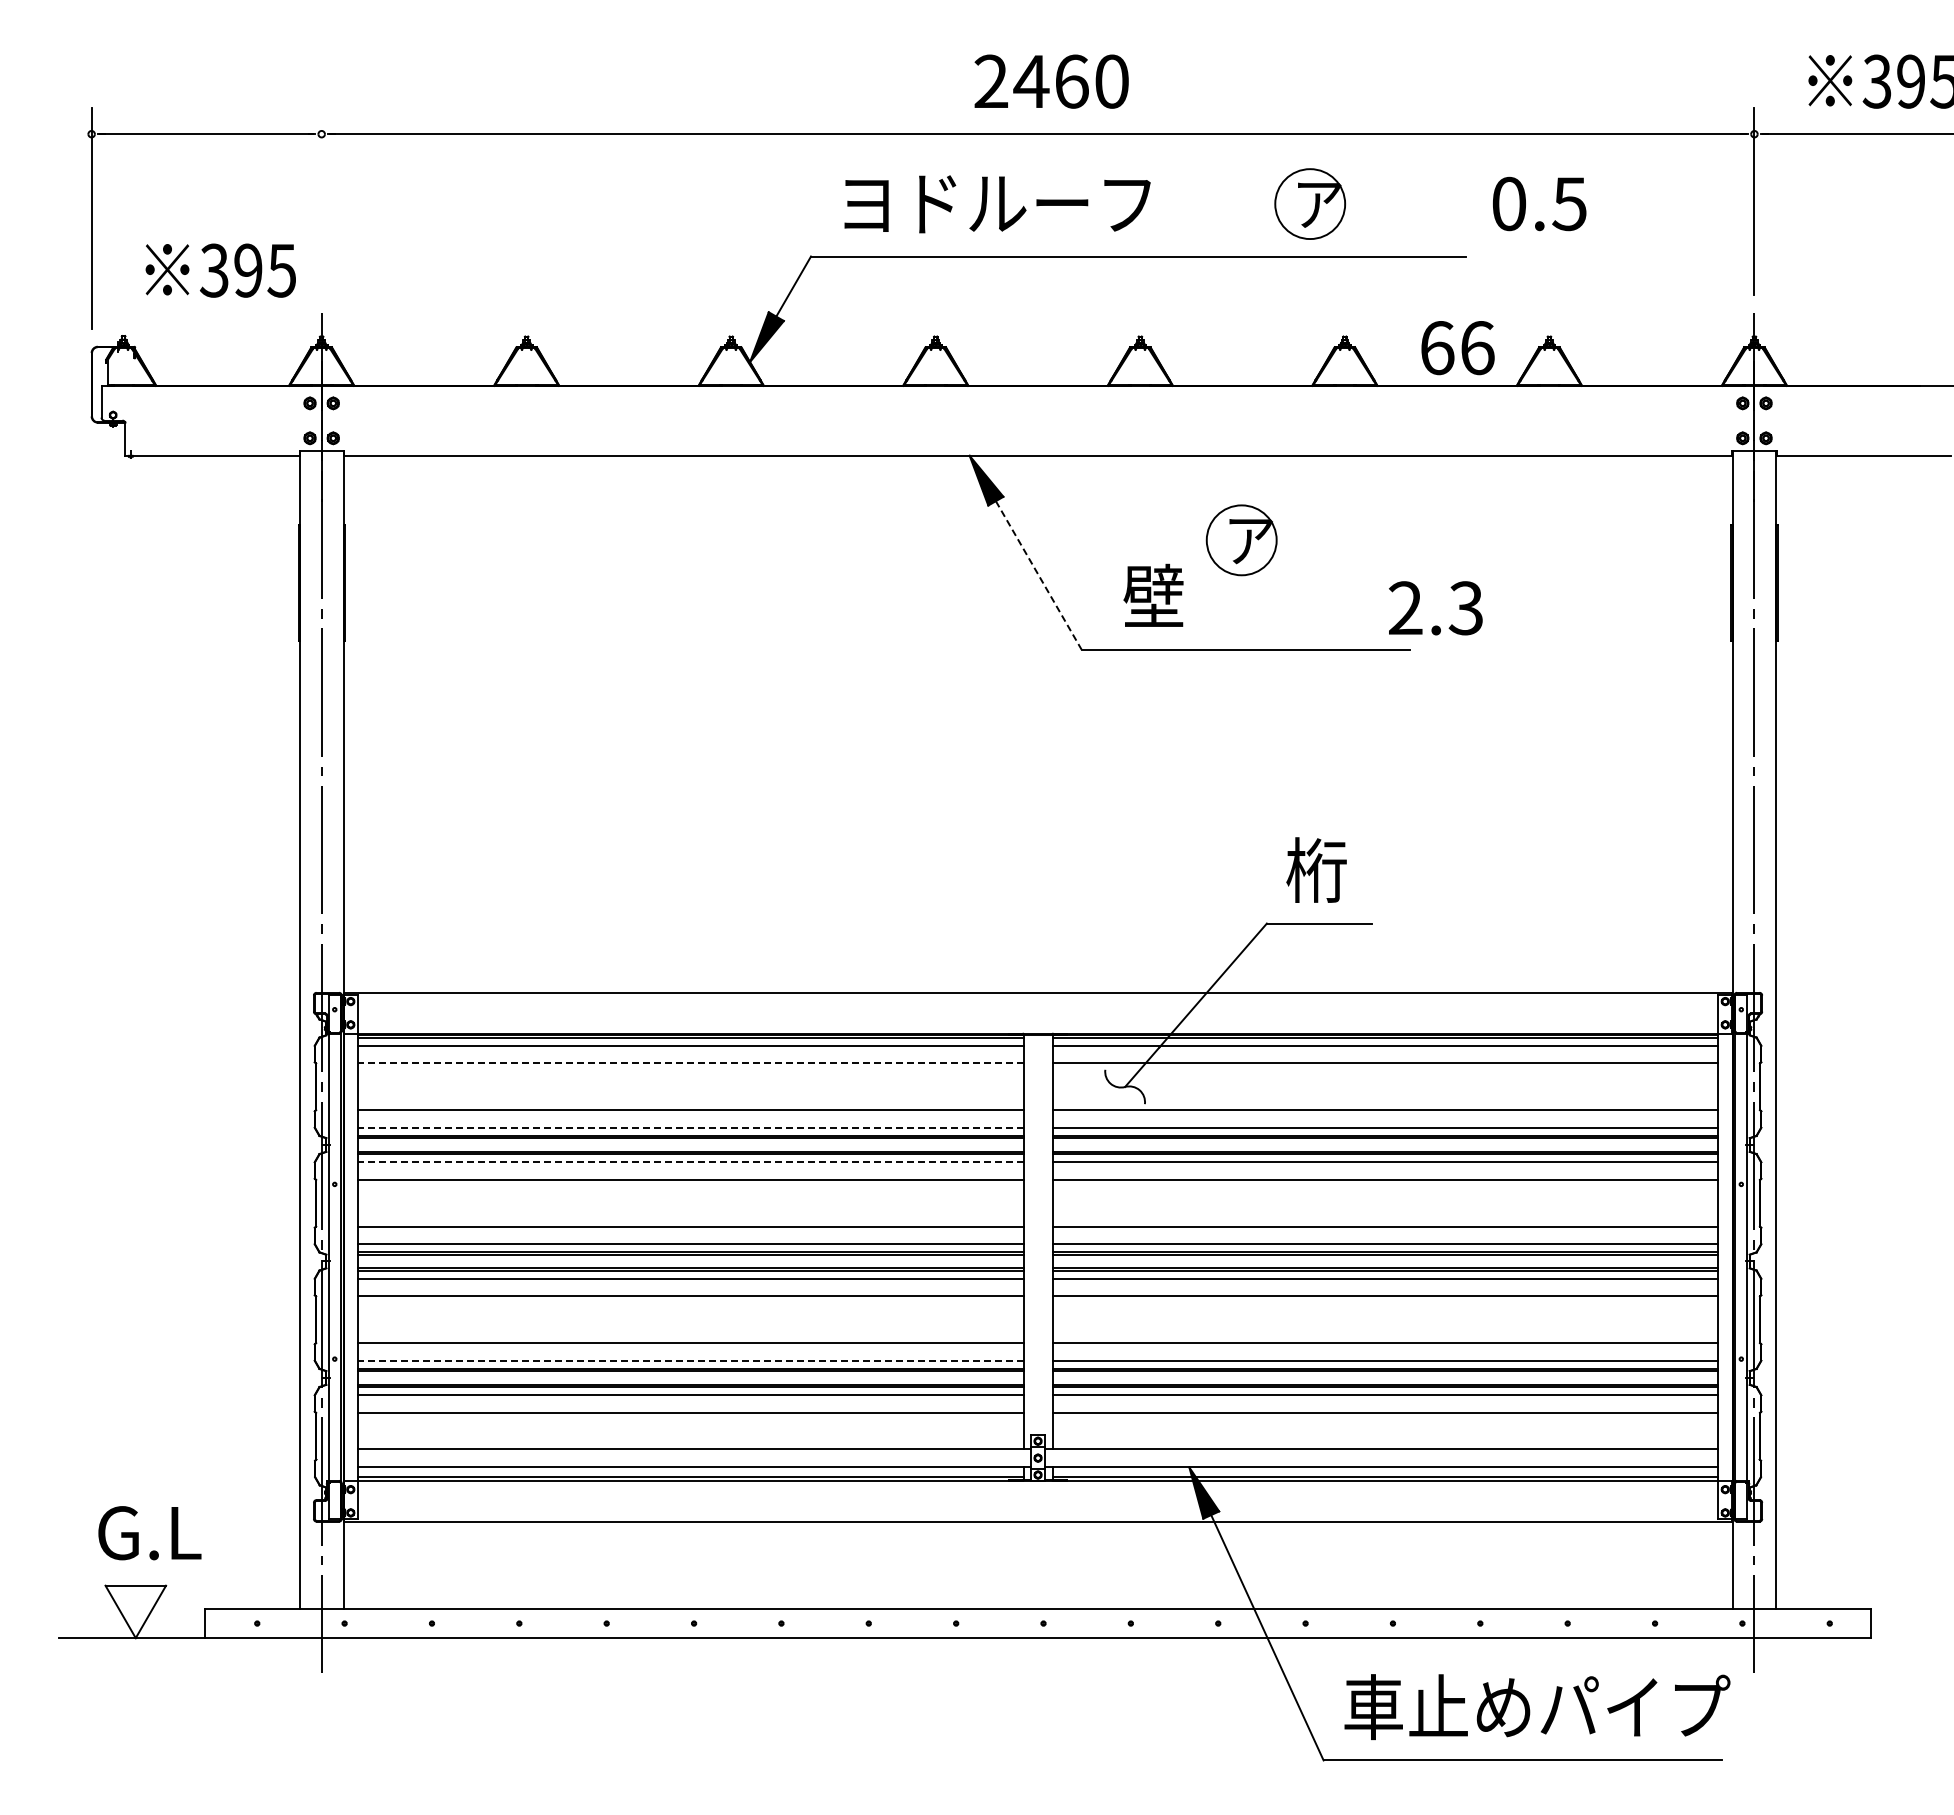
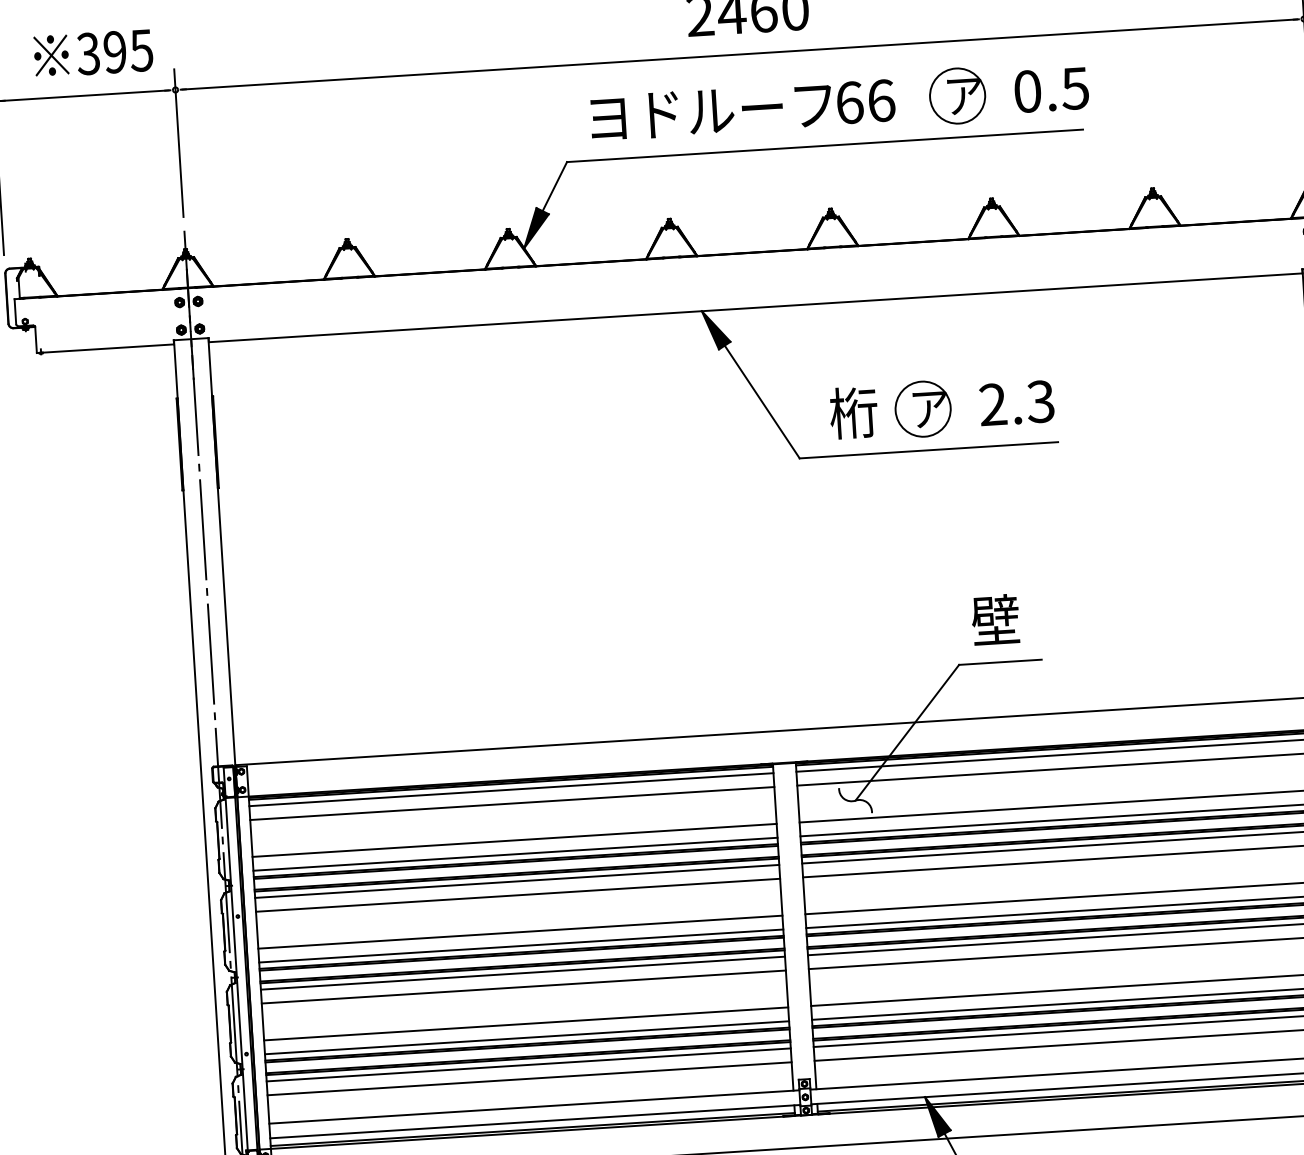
line: (321, 201) -> (178, 143), added
text: (1539, 203) -> (1051, 89), moved
text: (220, 270) -> (93, 53), moved
text: (1457, 348) -> (865, 102), moved
part: (1241, 540) -> (922, 409), moved
line: (1038, 575) -> (762, 402), dashed -> solid
text: (1153, 596) -> (853, 412), 壁 -> 桁
text: (1435, 608) -> (1016, 403), moved
text: (1316, 869) -> (995, 619), 桁 -> 壁
line: (690, 1063) -> (512, 803), dashed -> solid
line: (690, 1127) -> (515, 854), dashed -> solid
line: (690, 1162) -> (516, 881), dashed -> solid
line: (690, 1360) -> (526, 1037), dashed -> solid

